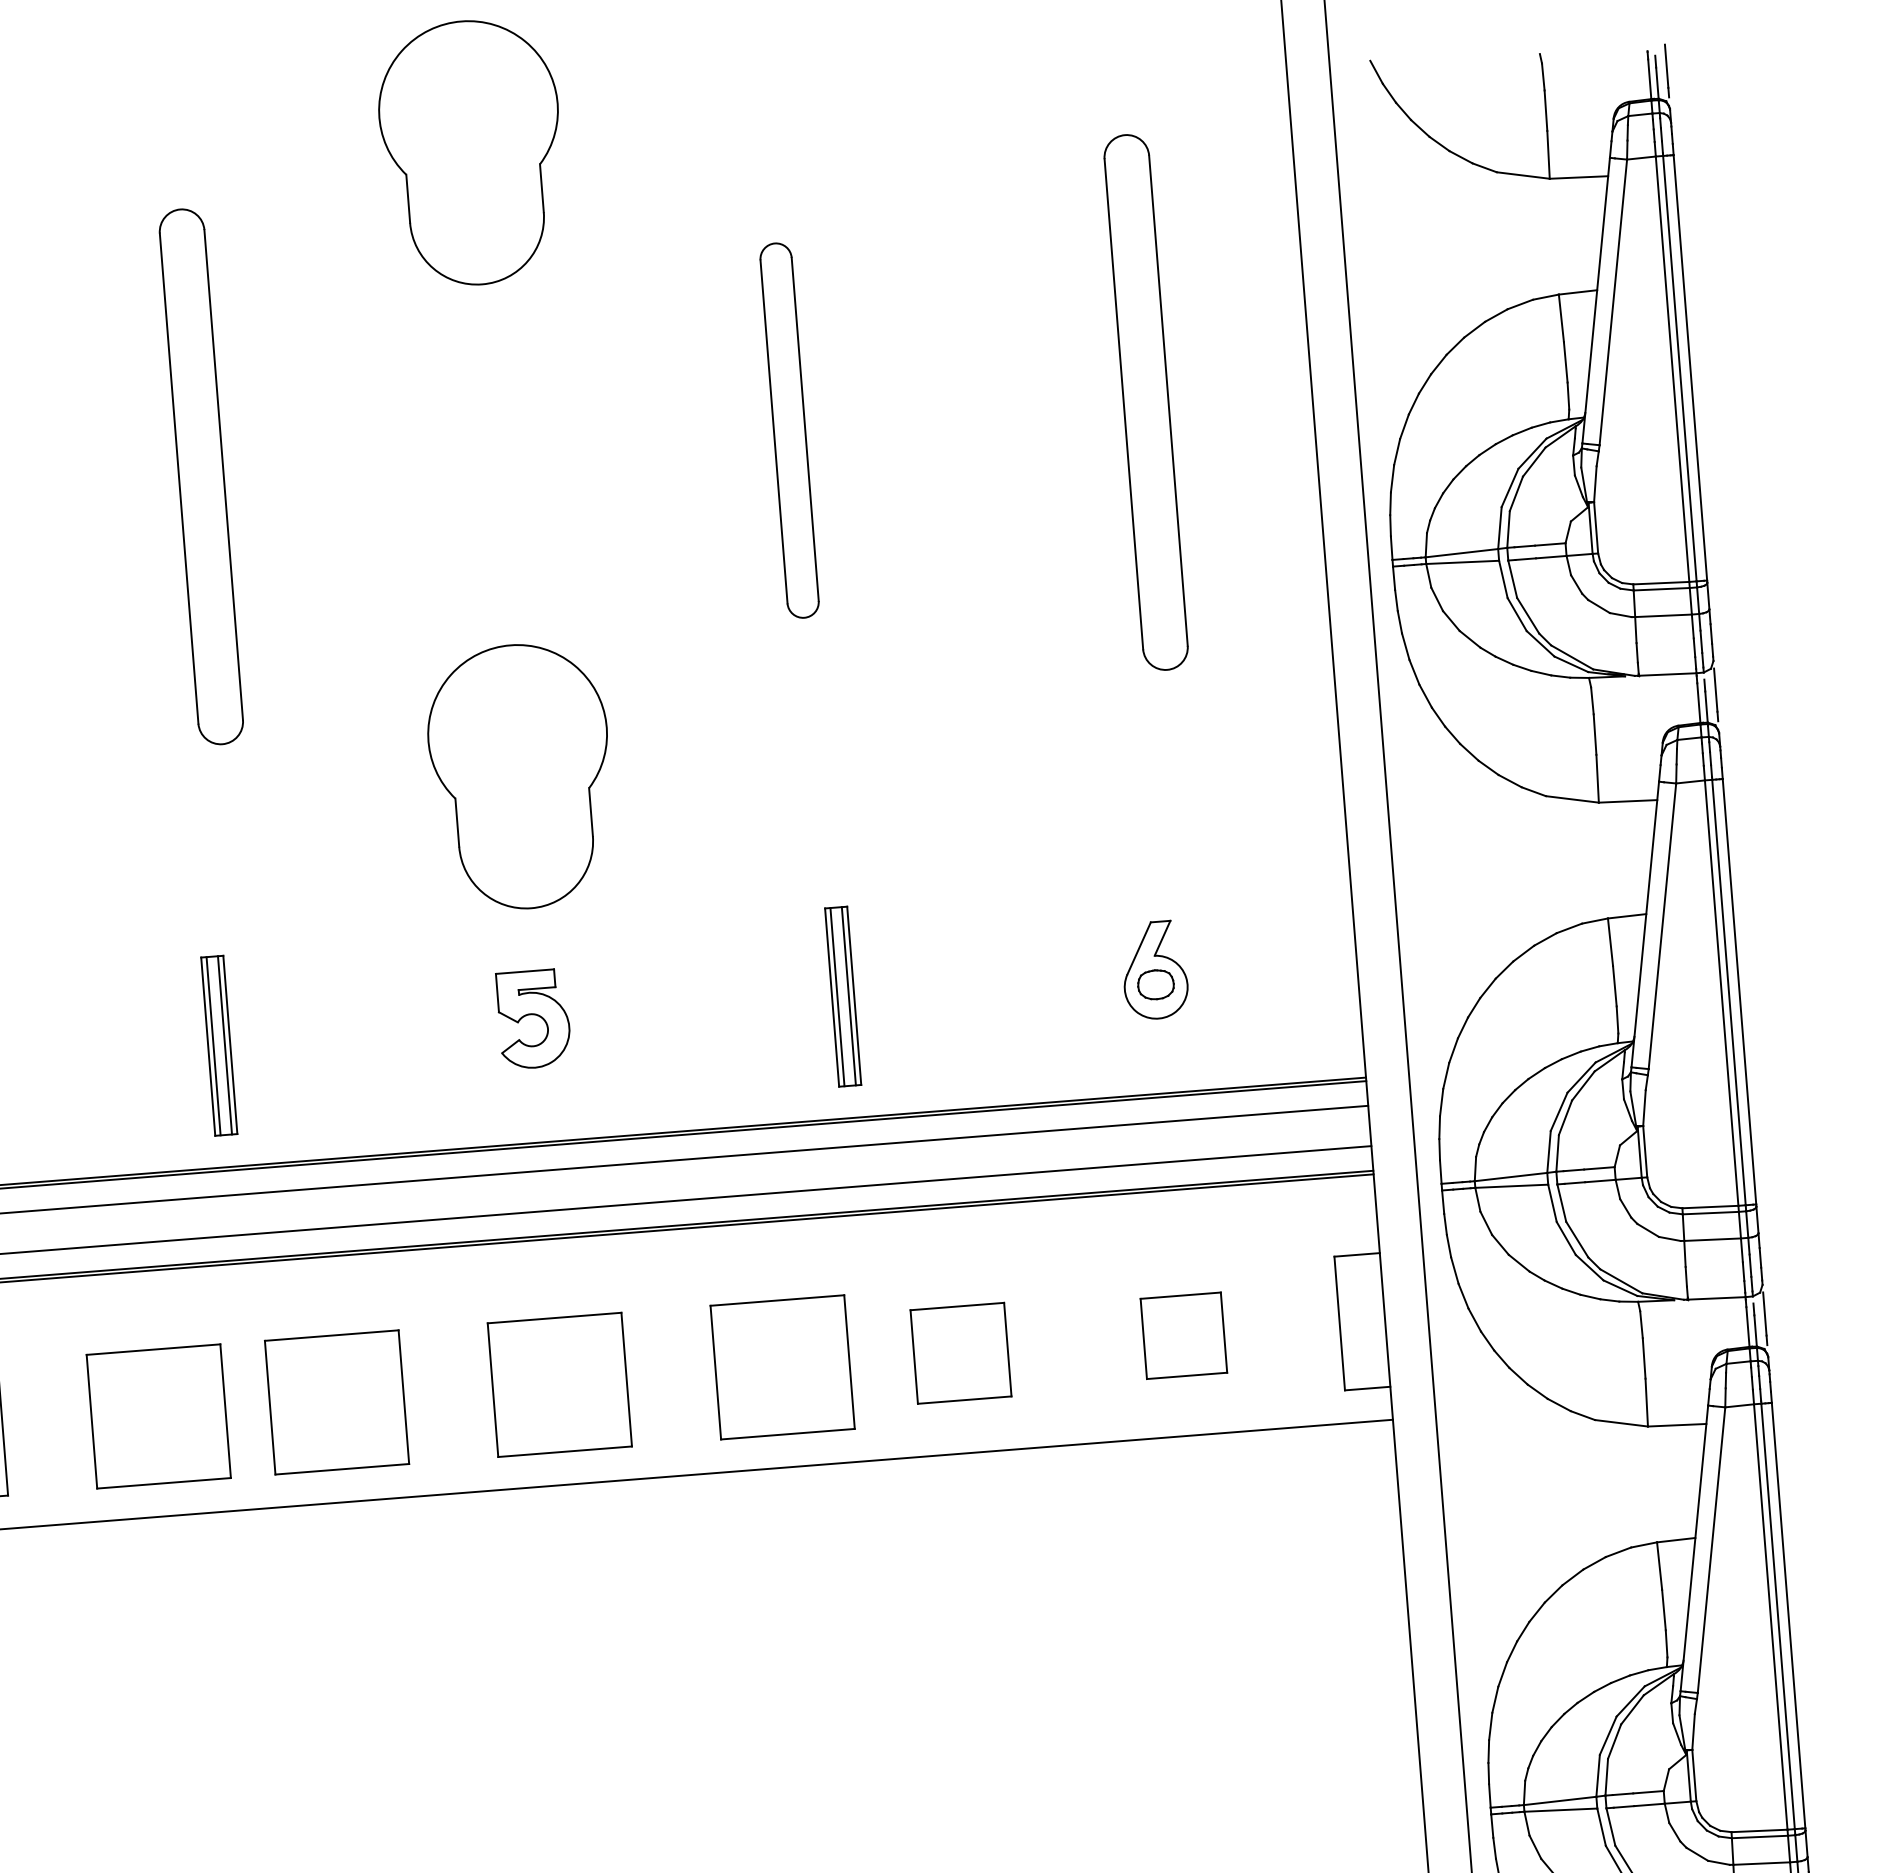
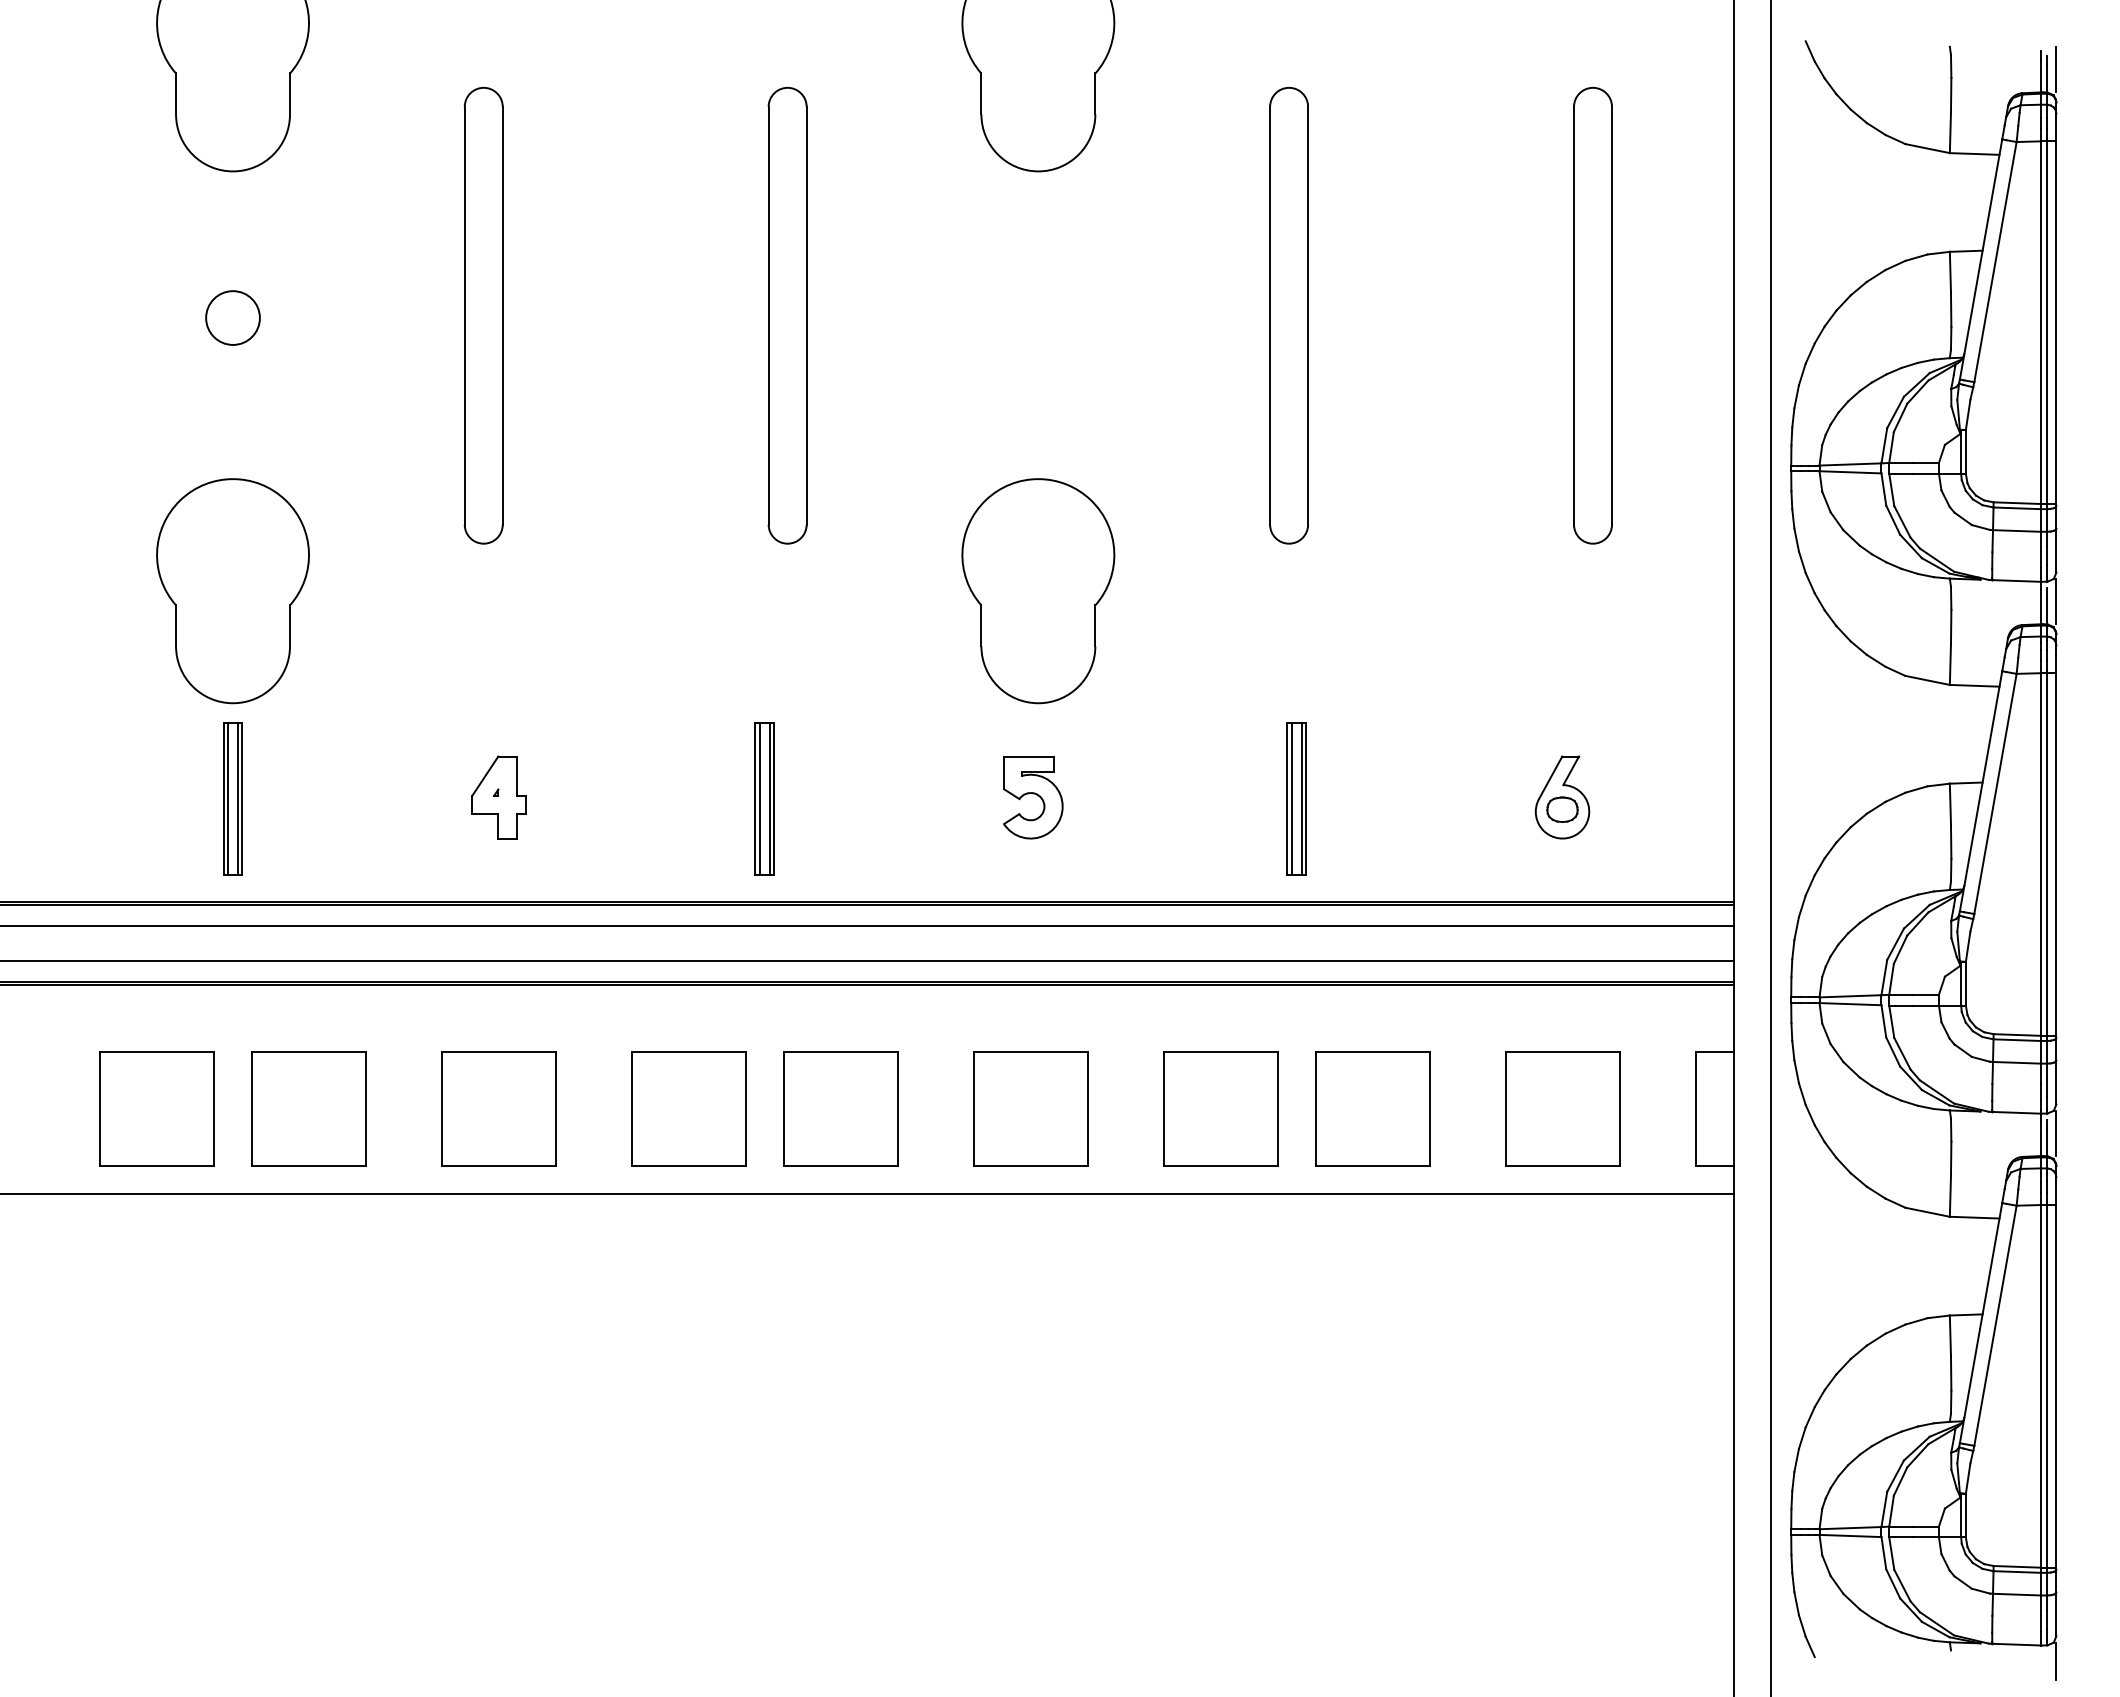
part: (788, 430) -> (1288, 315), size x1.43
part: (1183, 1335) -> (1562, 1108), size x1.67
part: (960, 1352) -> (1372, 1108), size x1.43

